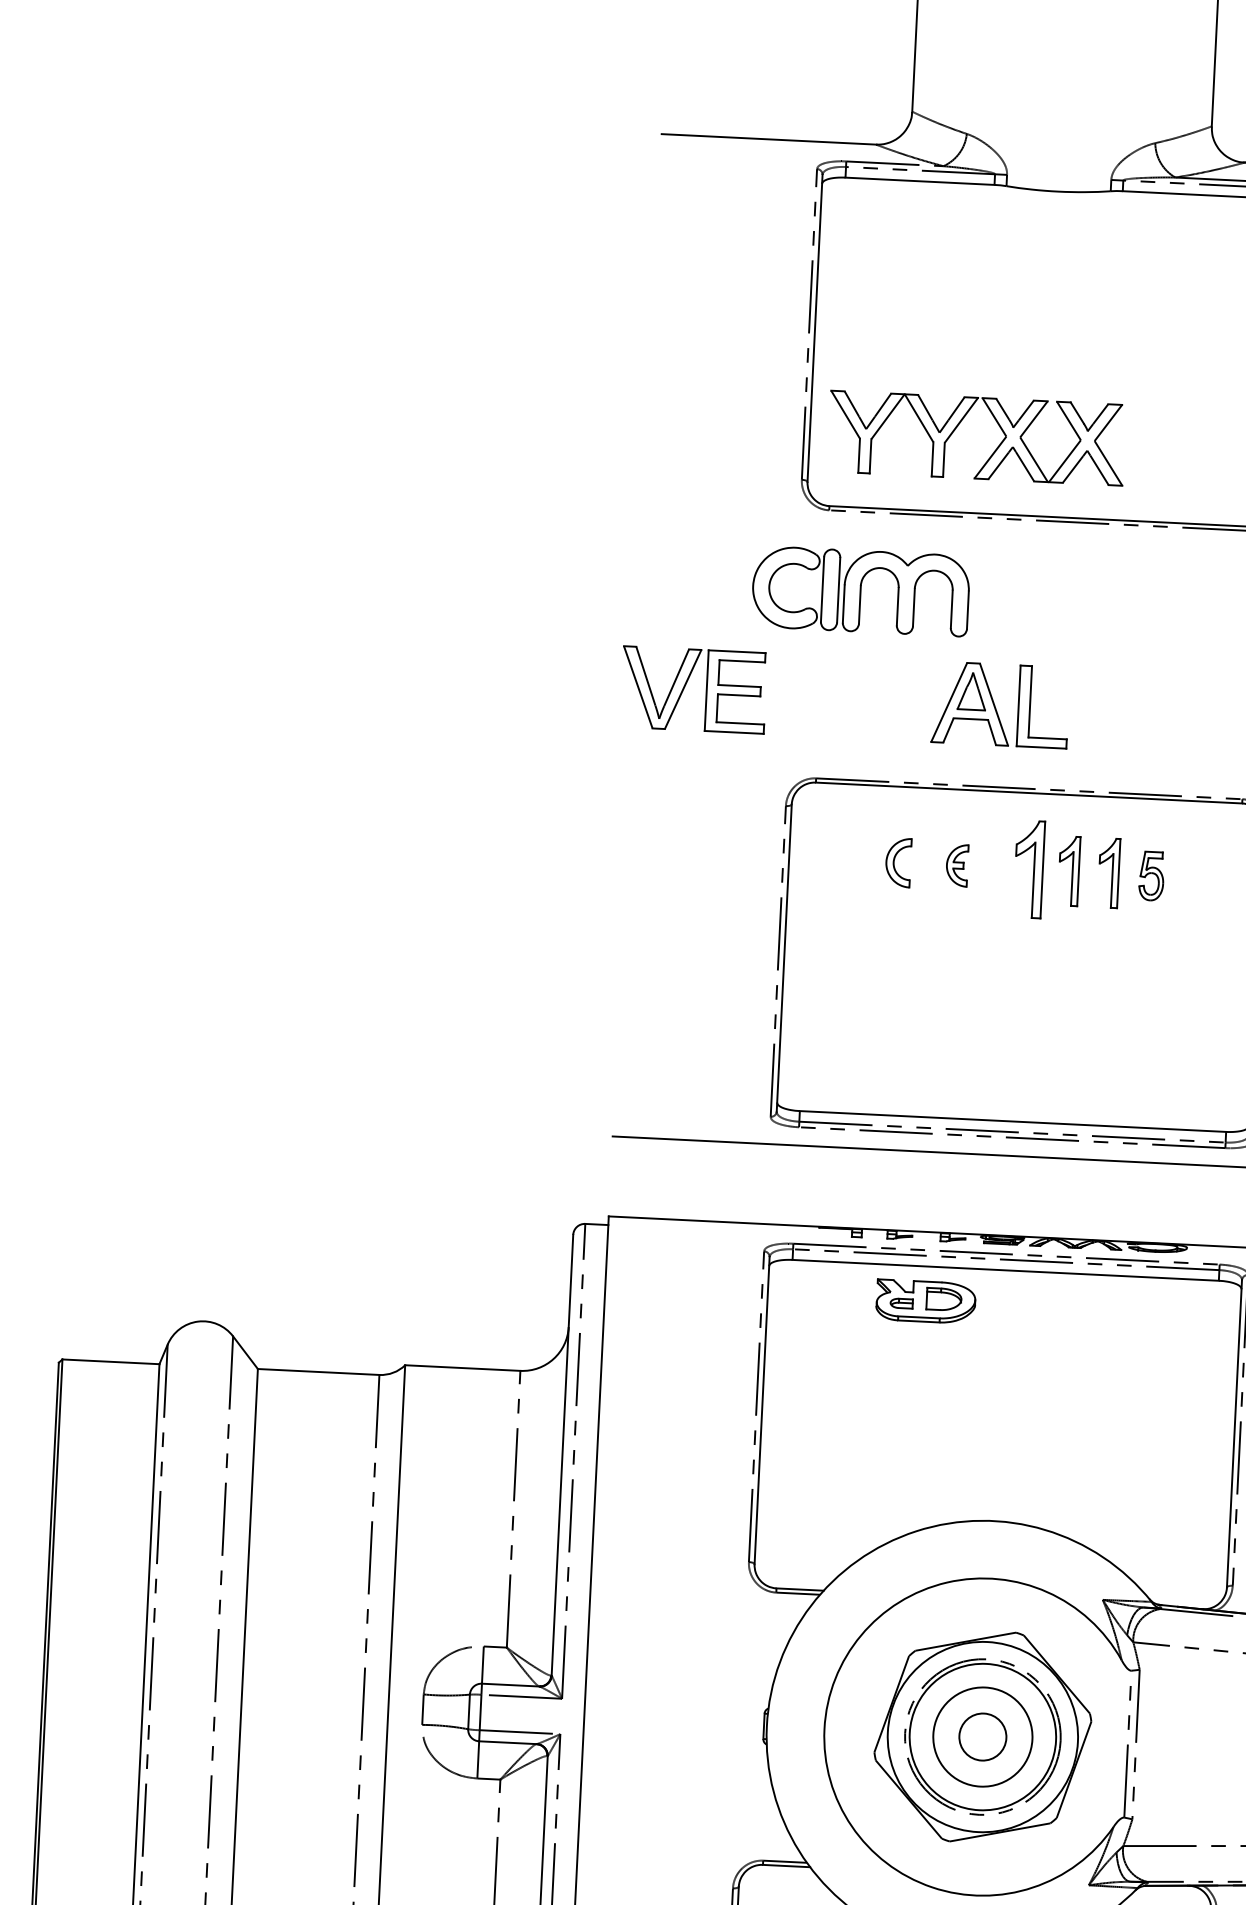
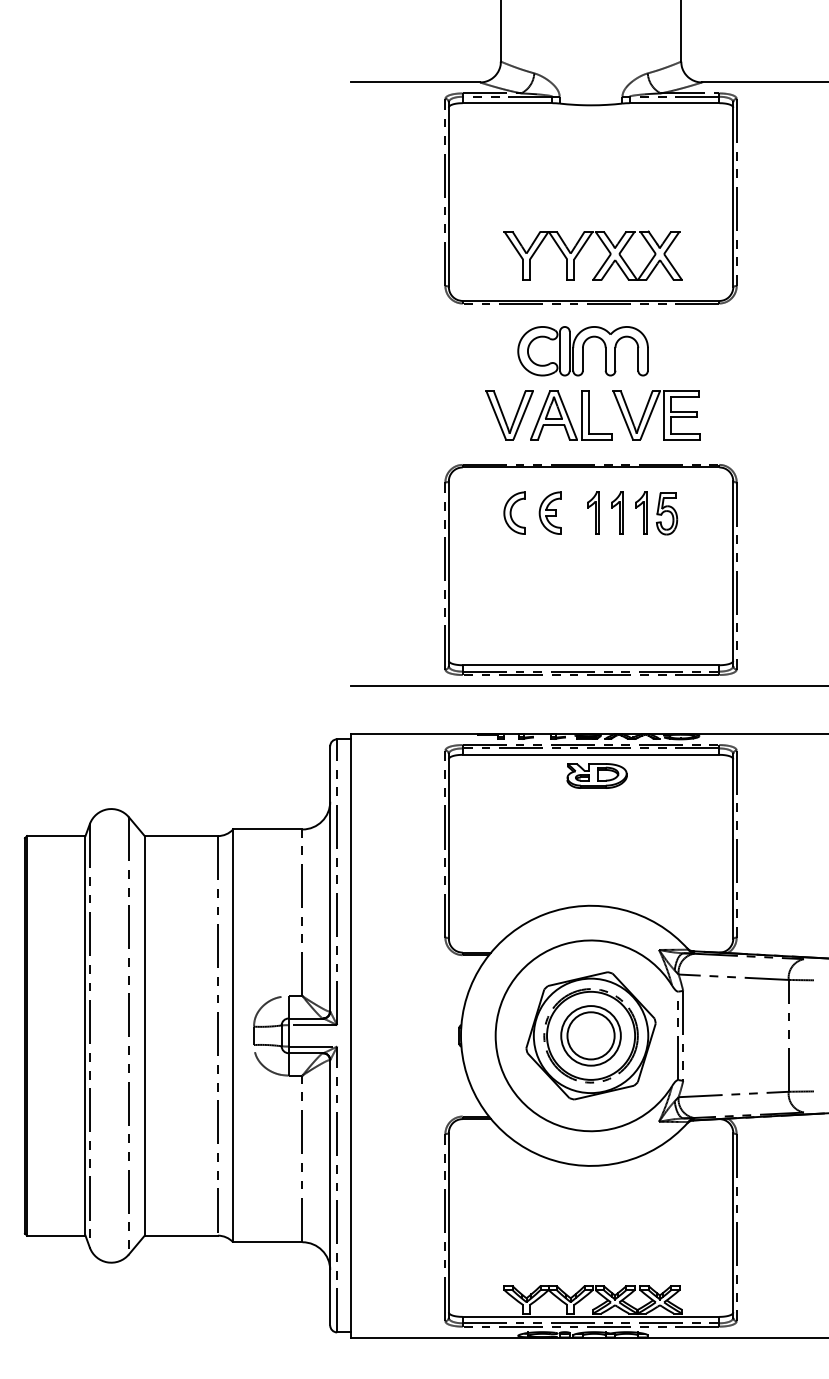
part: (961, 423) -> (583, 247), moved
part: (859, 591) -> (582, 351), moved
part: (693, 690) -> (656, 415), moved
part: (897, 700) -> (509, 415), added
part: (898, 861) -> (514, 512), size x1.43
part: (956, 864) -> (549, 512), size x1.67
part: (1029, 868) -> (593, 512), size x0.71
part: (1152, 875) -> (667, 513), size x1.43
part: (925, 1300) -> (596, 775), moved
circle: (981, 1736) -> (590, 1035), size x1.67

